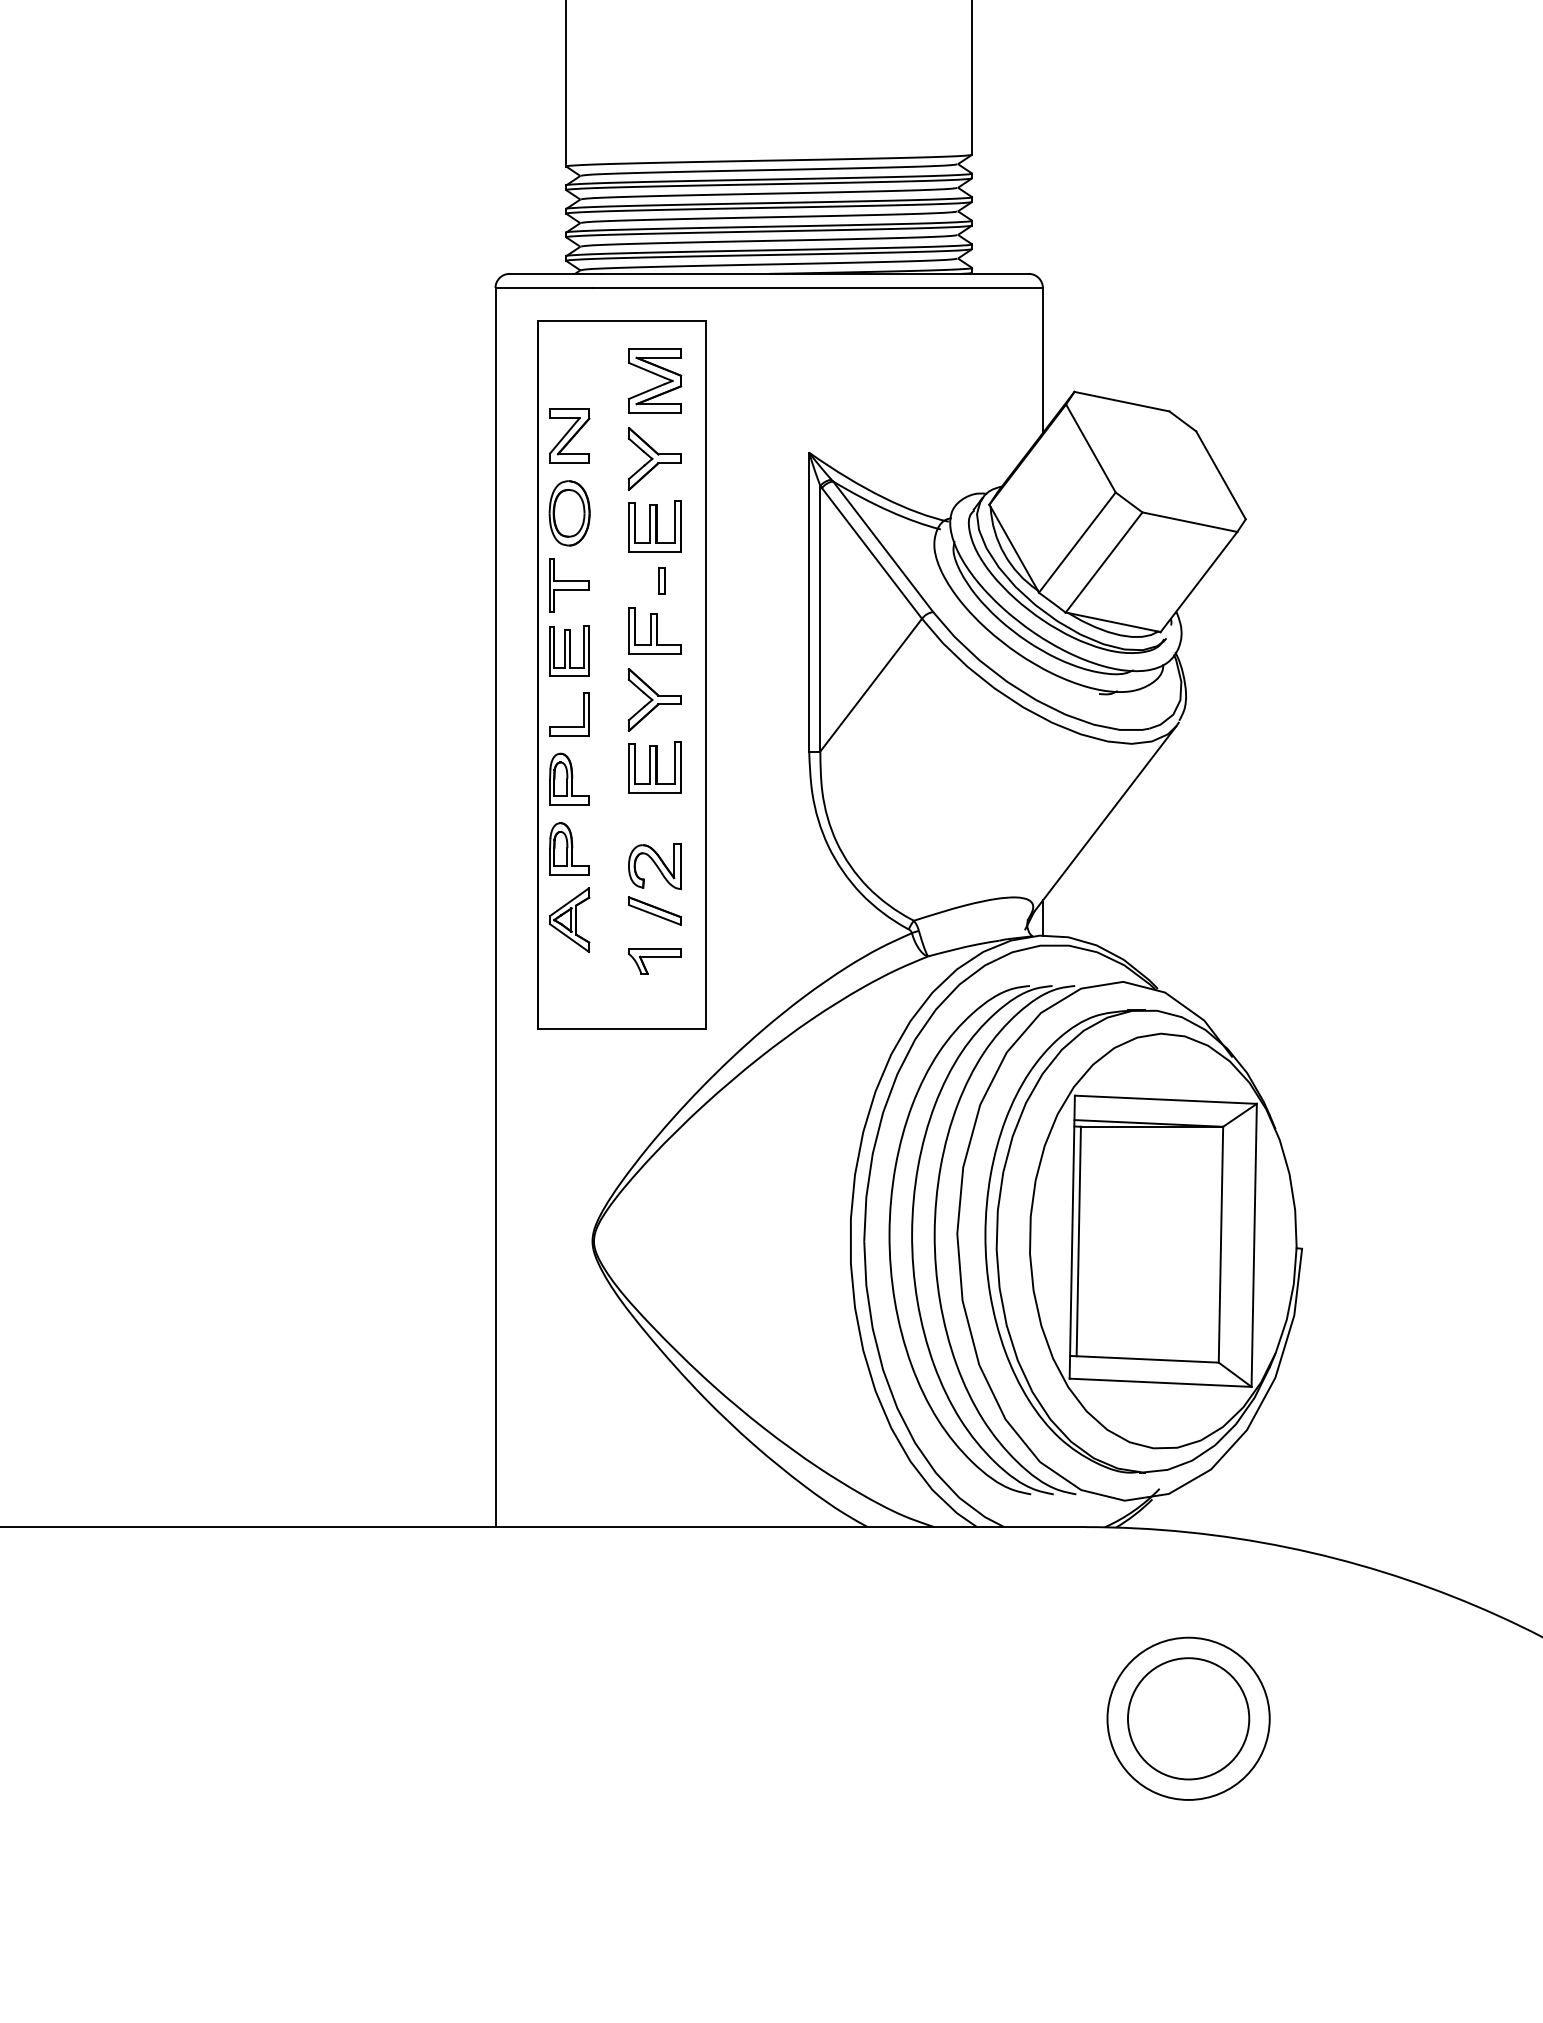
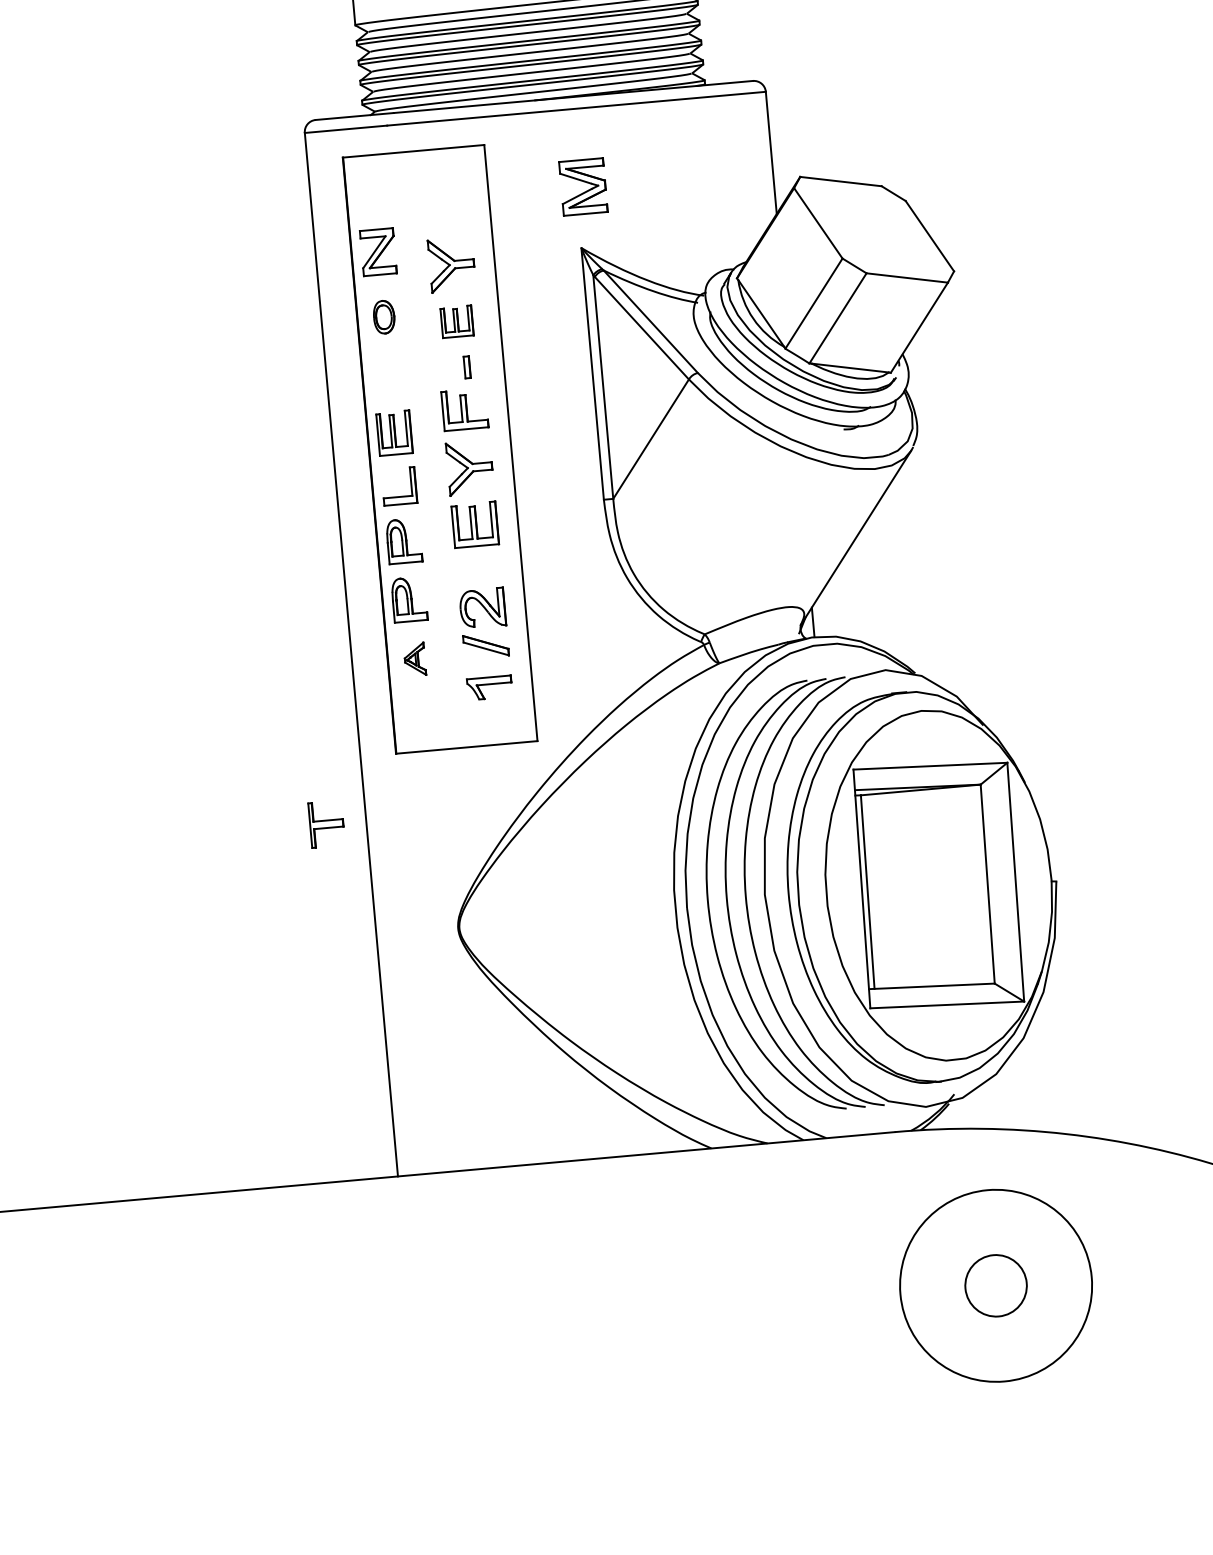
part: (655, 380) -> (583, 186), moved
part: (569, 513) -> (384, 317), size x0.6
part: (654, 526) -> (456, 321), size x0.7
part: (569, 585) -> (326, 824), moved
part: (569, 919) -> (414, 659), size x0.6
circle: (1188, 1718) -> (995, 1285), size x0.6
circle: (1188, 1718) -> (995, 1285), size x1.4

